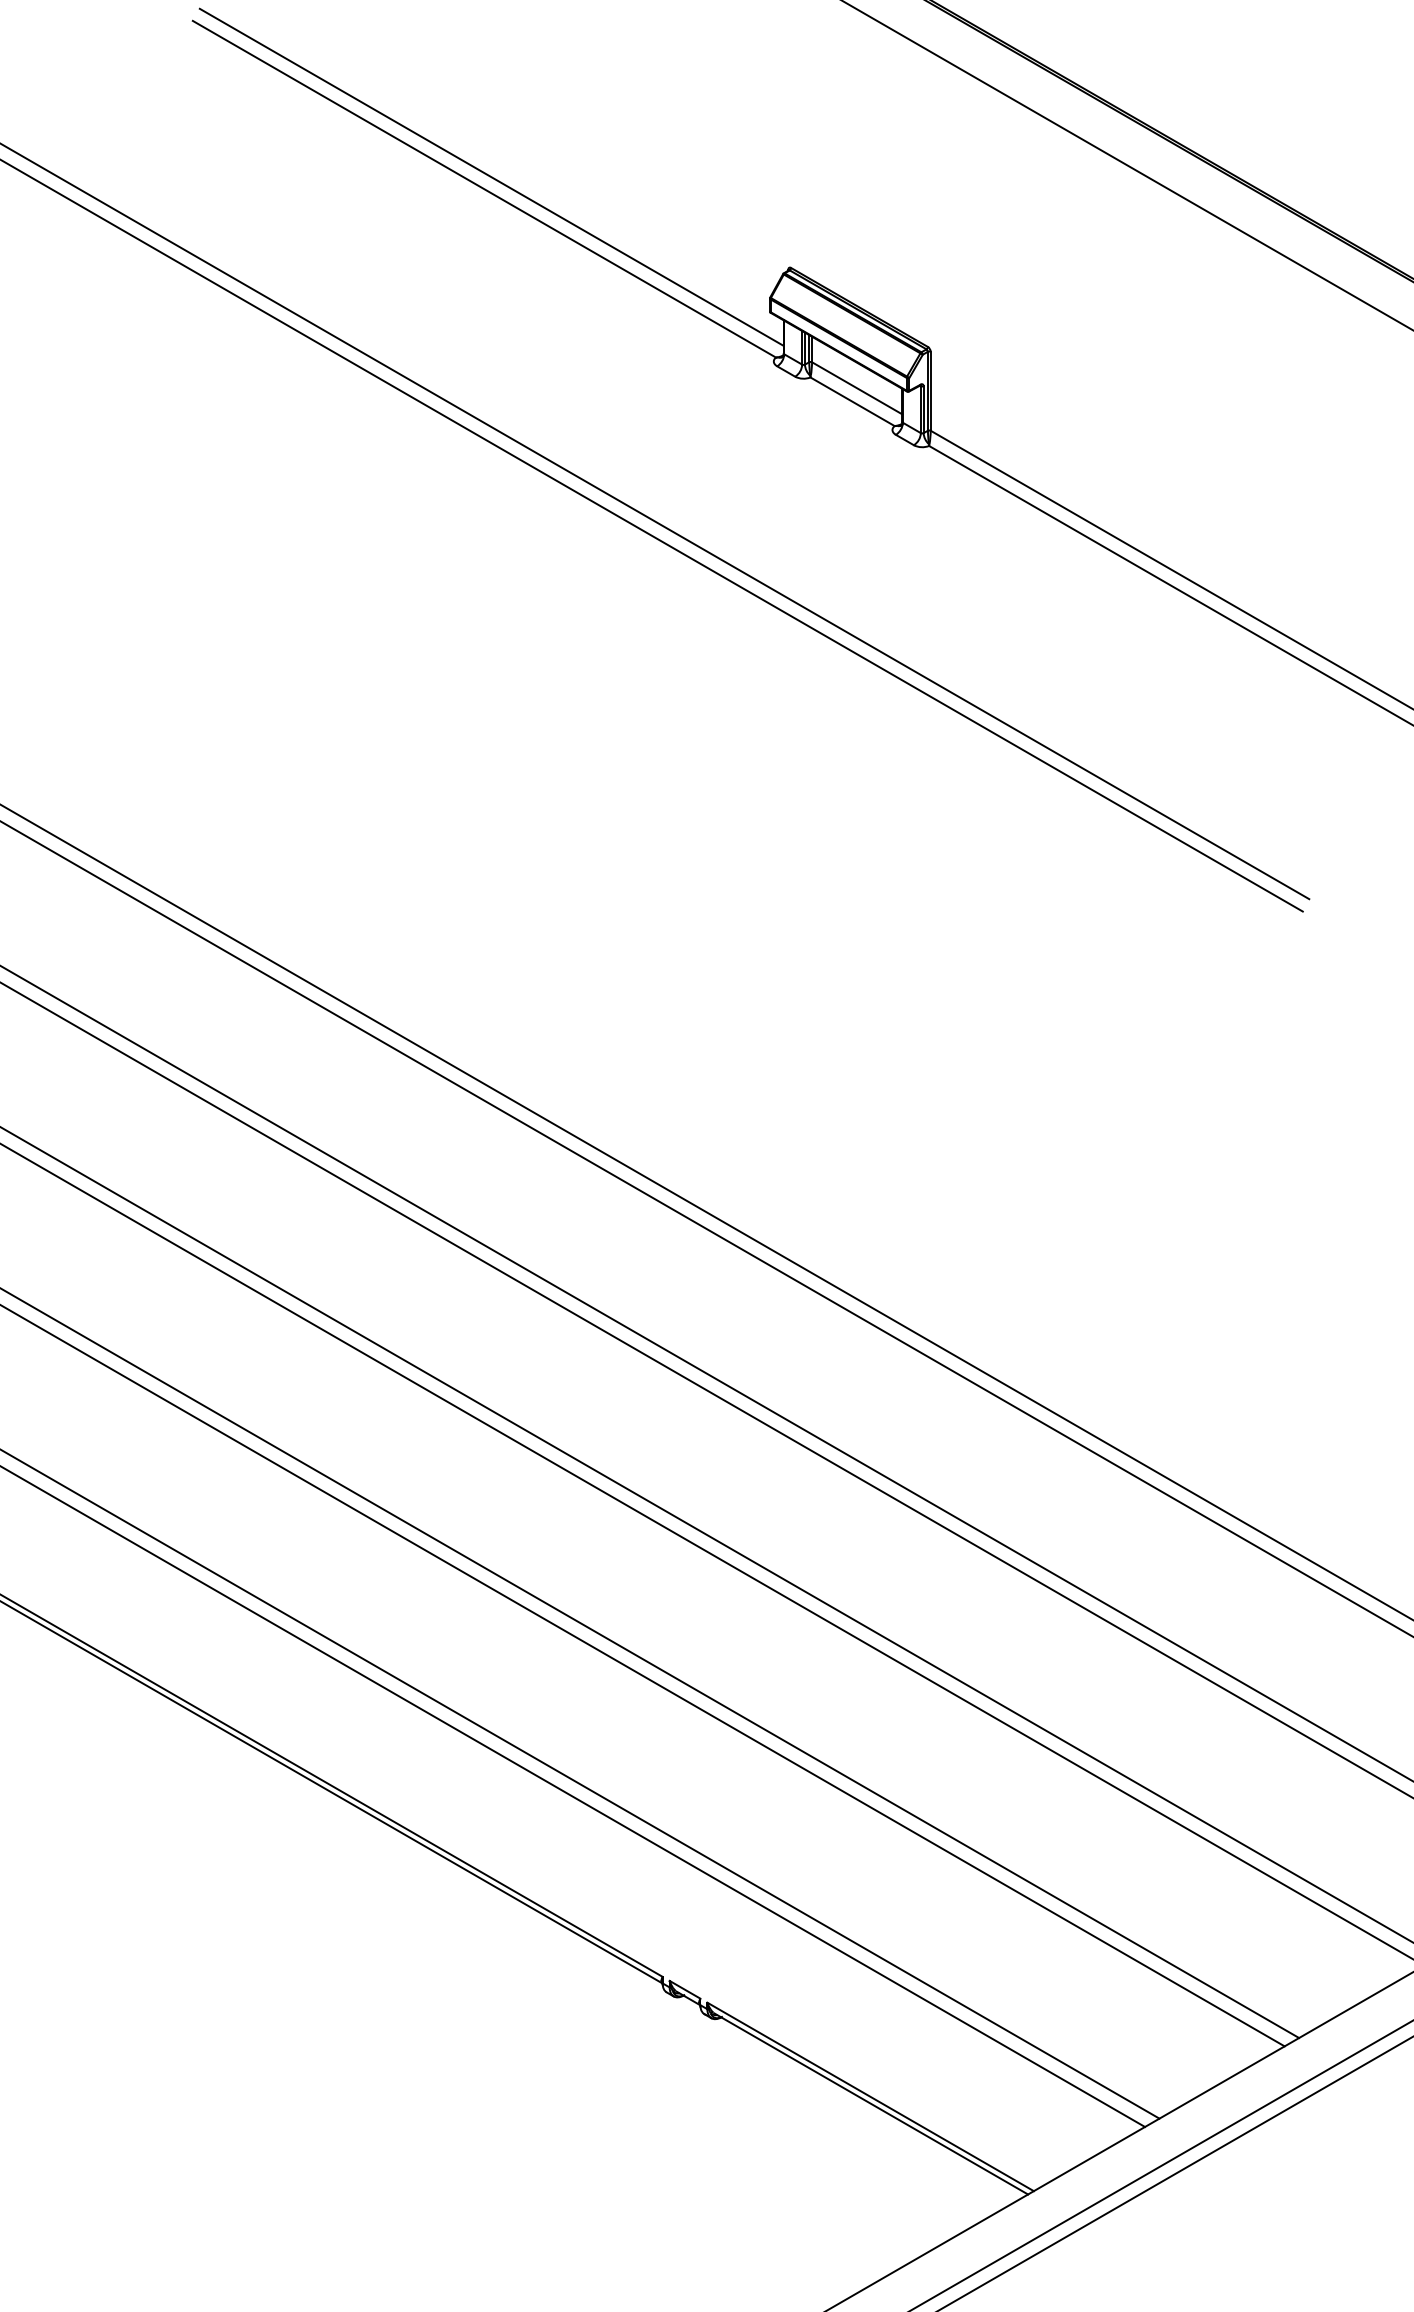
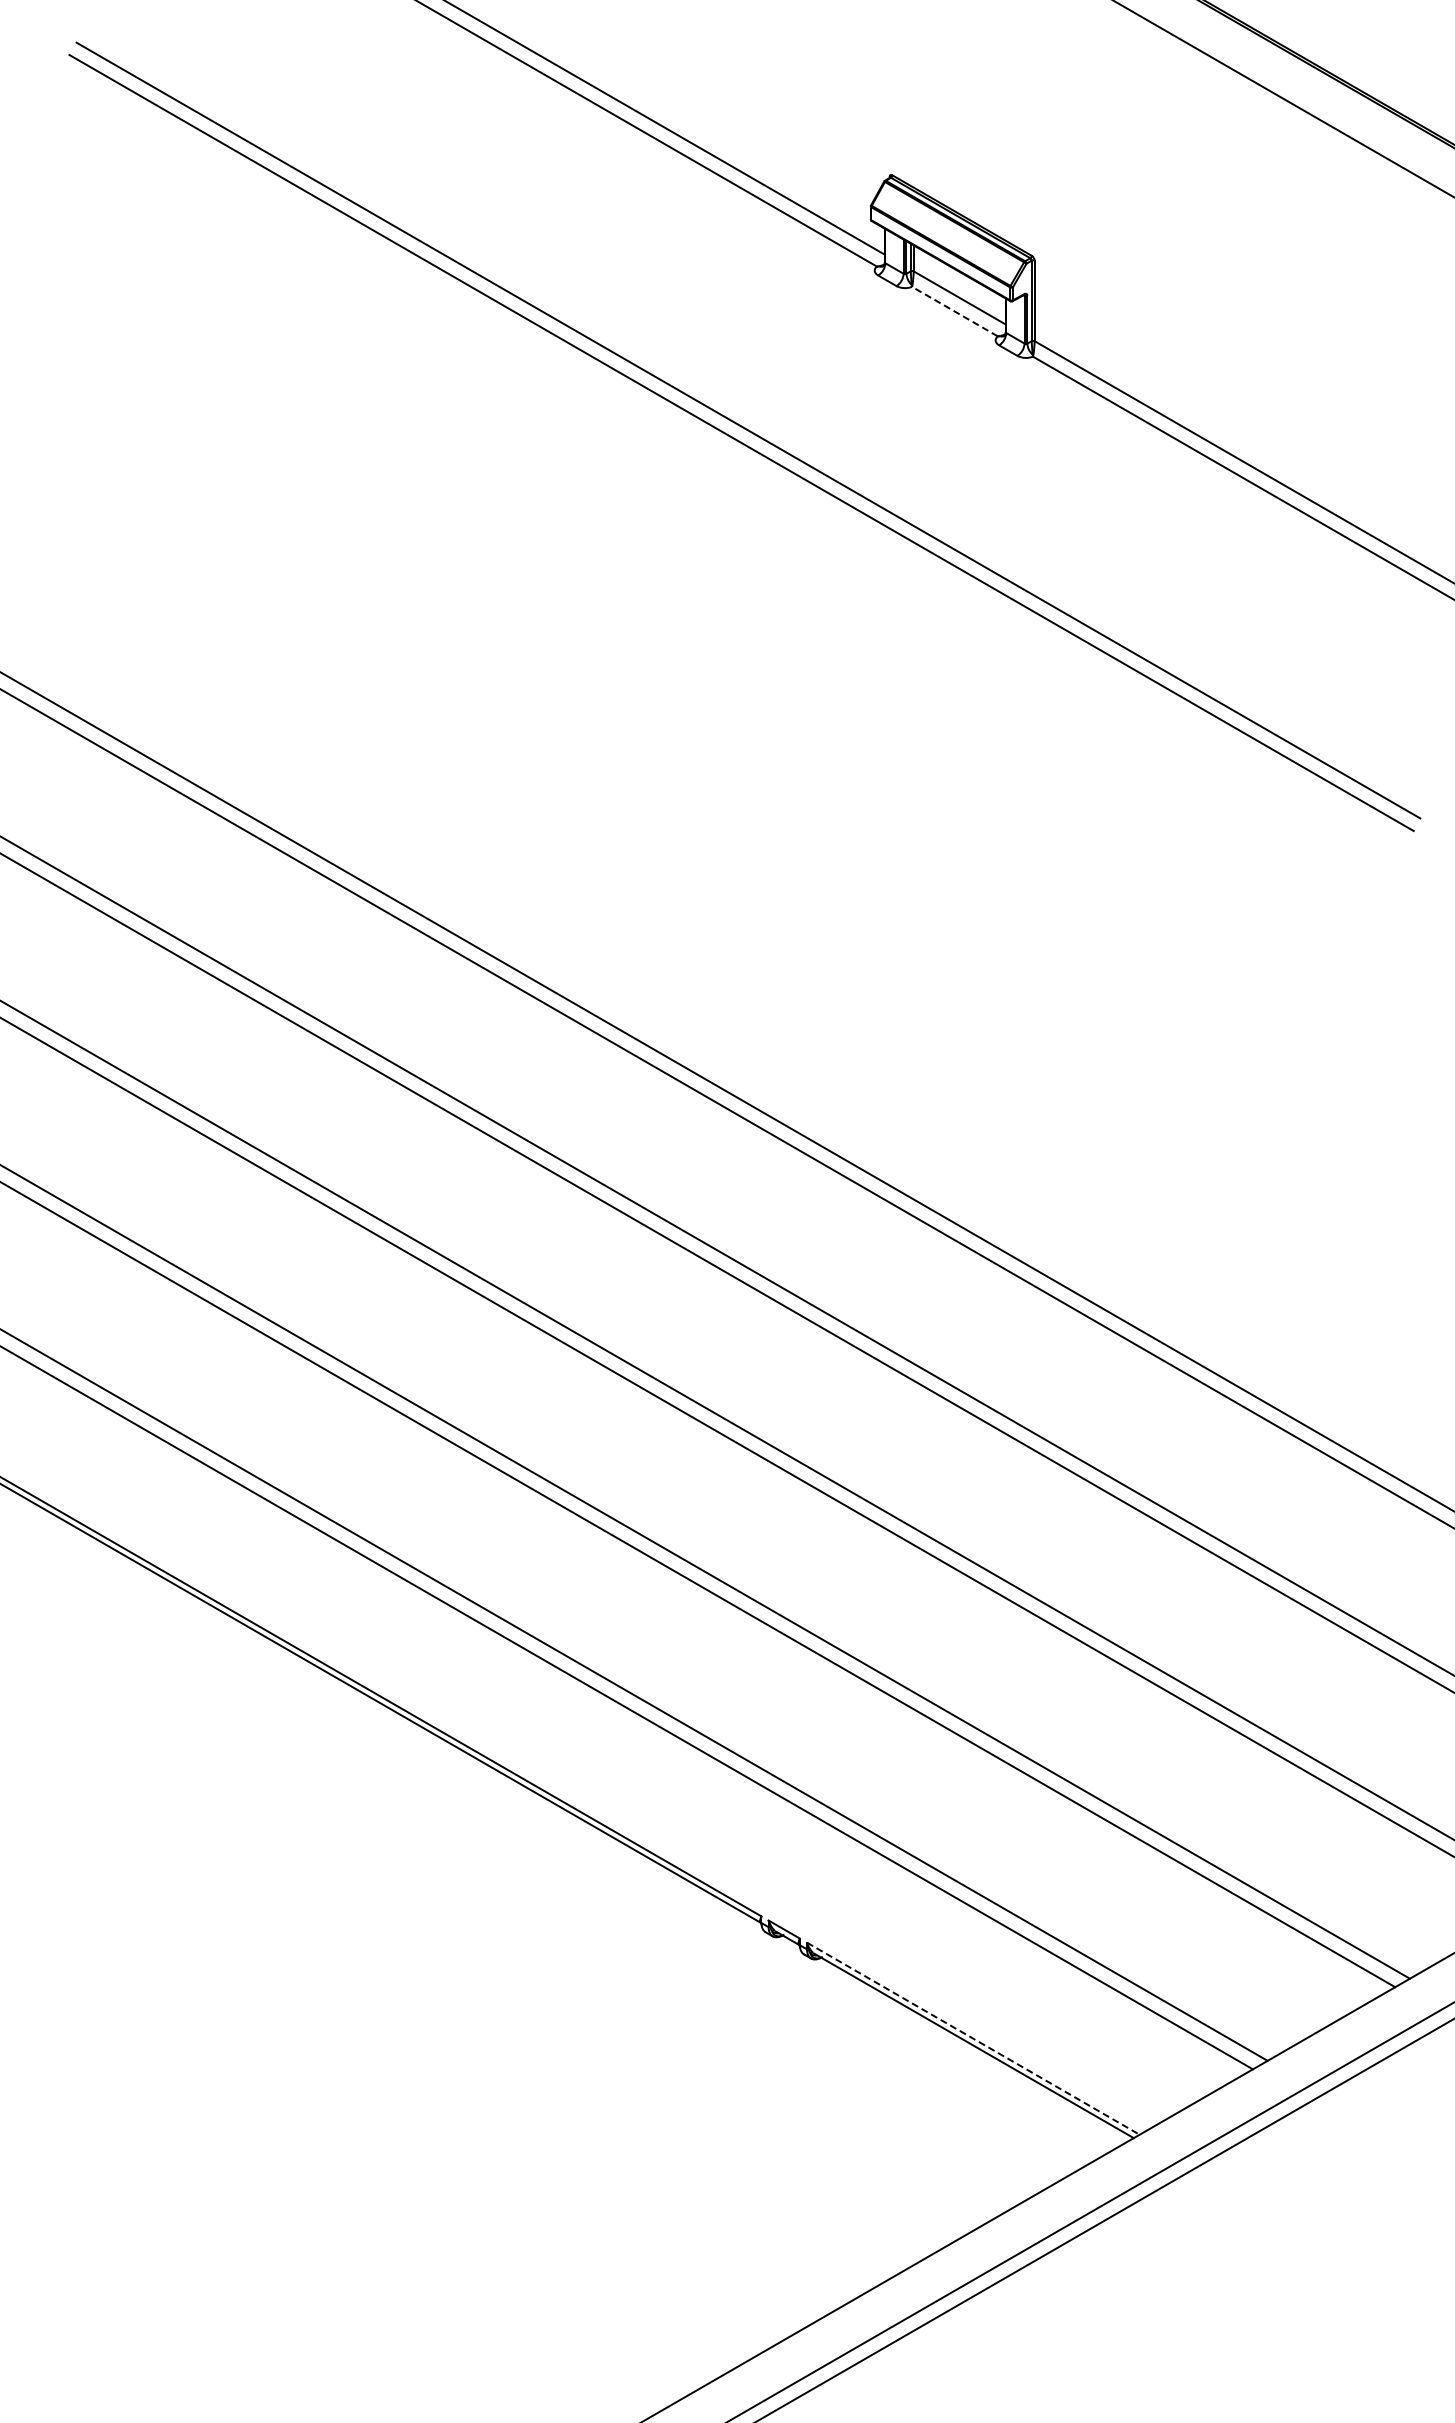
line: (852, 401) -> (954, 311), solid -> dashed
line: (870, 2096) -> (973, 2038), solid -> dashed

